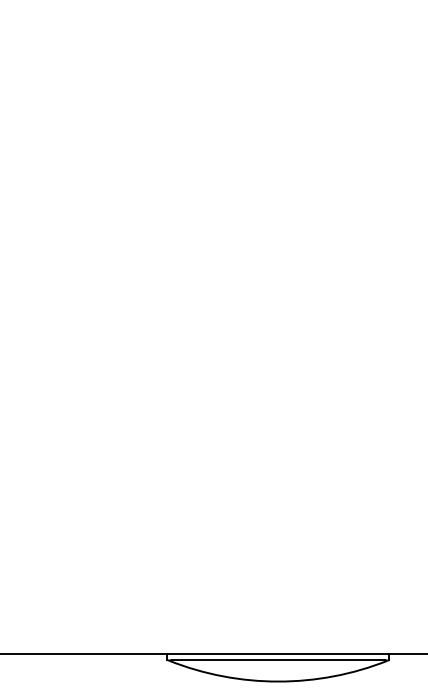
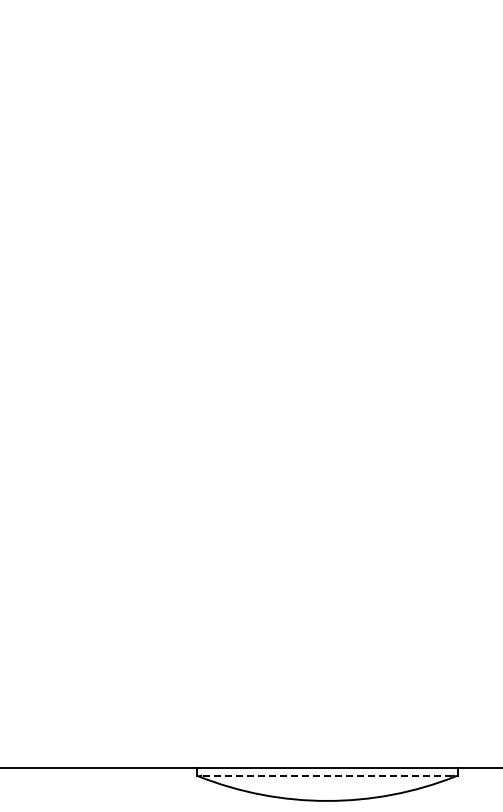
line: (277, 659) -> (326, 775), solid -> dashed

